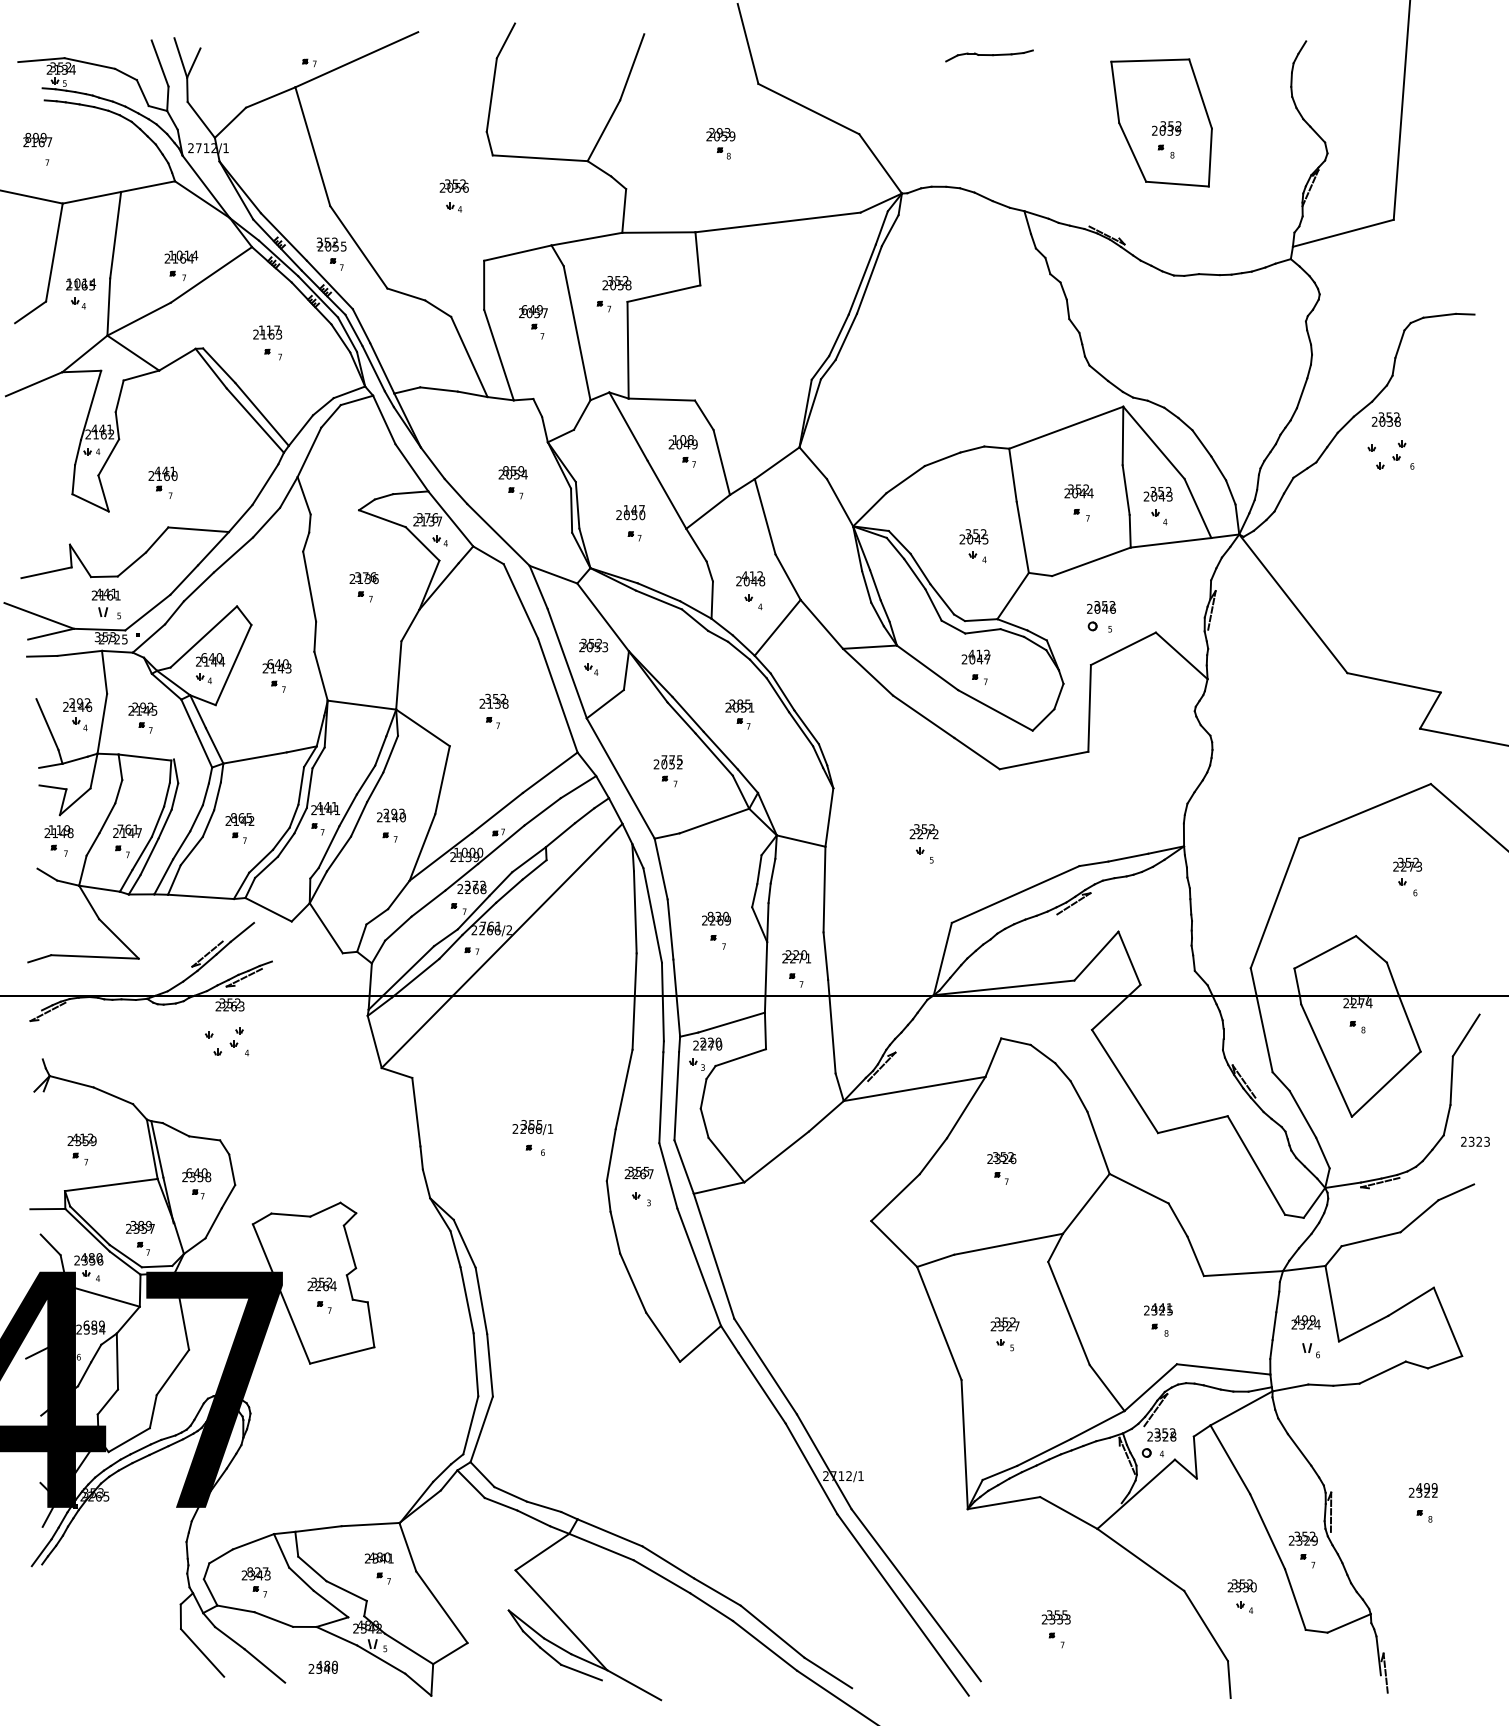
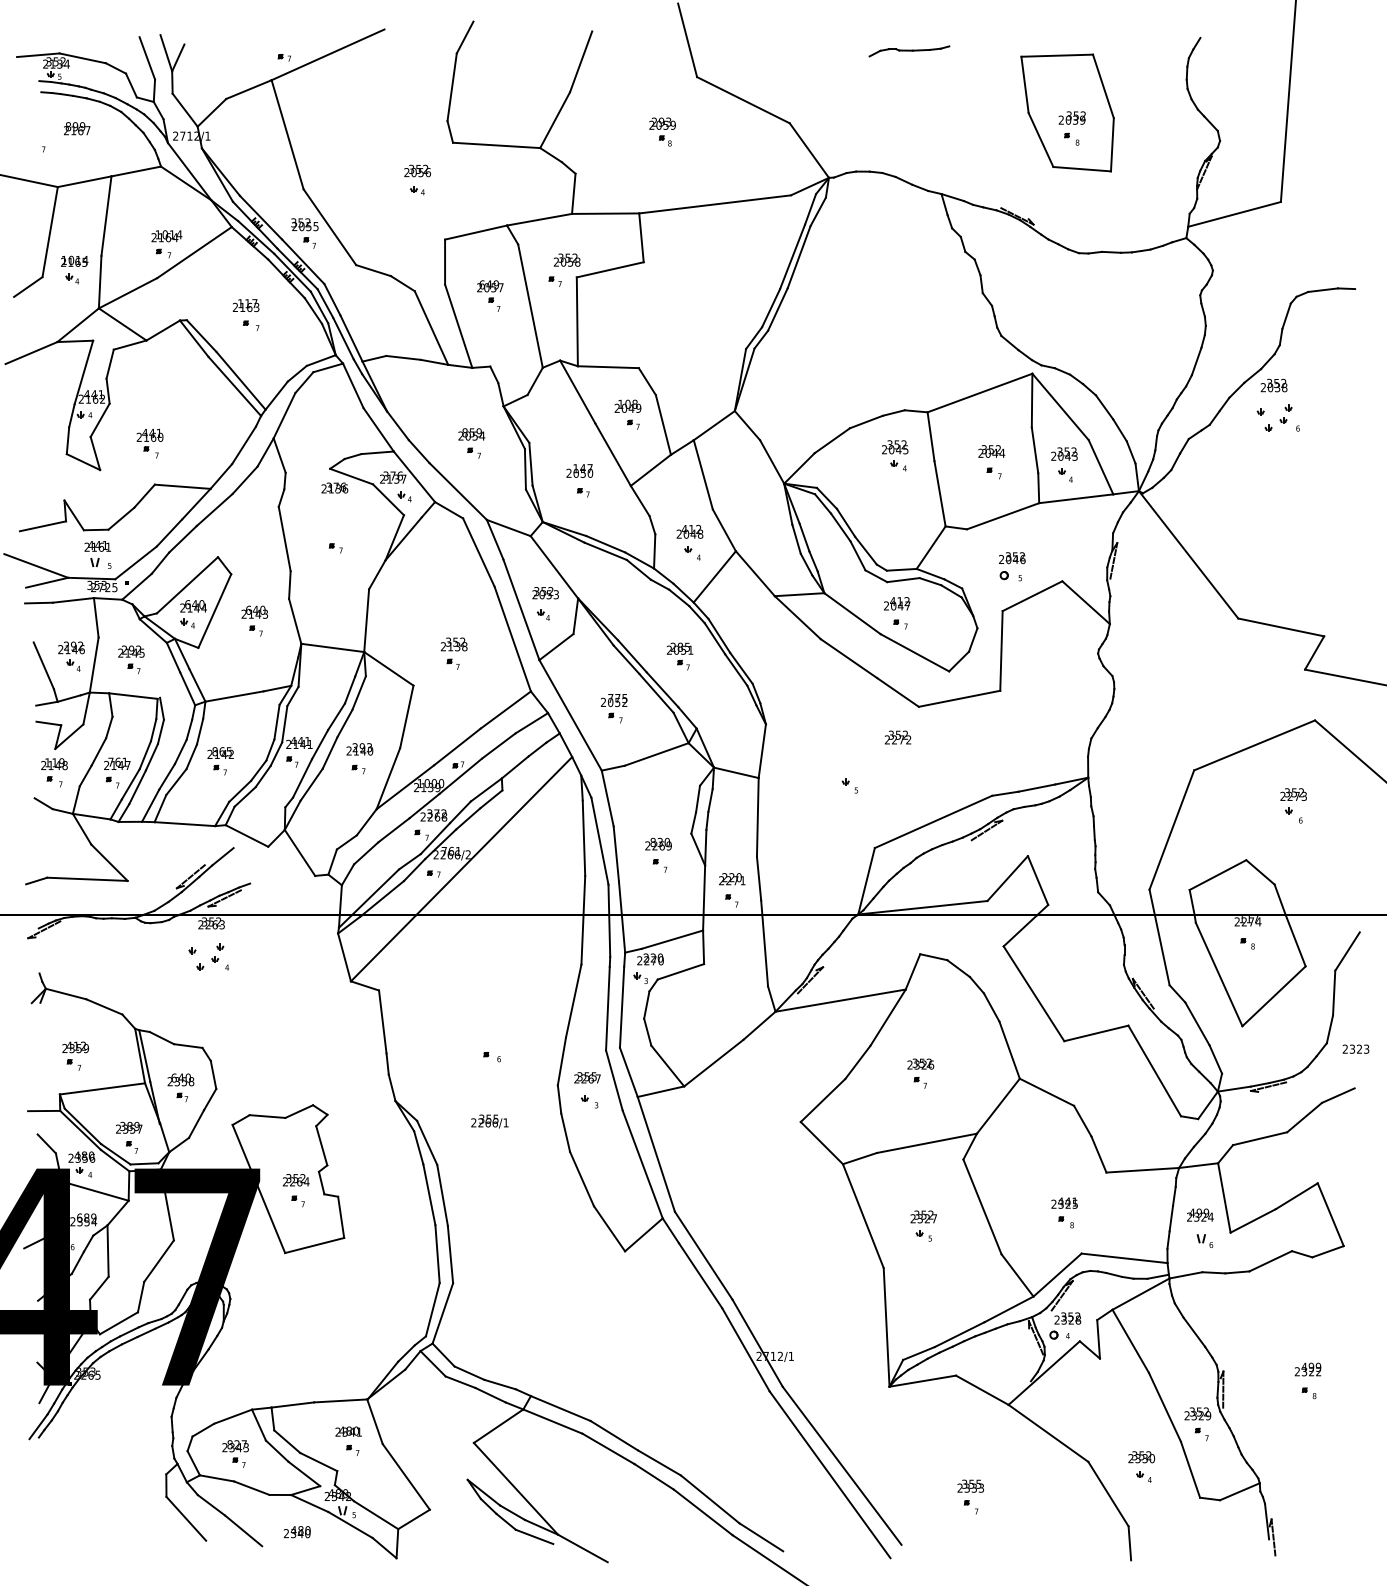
text: (37, 139) -> (76, 128), moved
part: (973, 545) -> (894, 455), moved
text: (363, 578) -> (334, 488), moved
text: (923, 831) -> (897, 737), moved
text: (532, 1127) -> (489, 1121), moved

